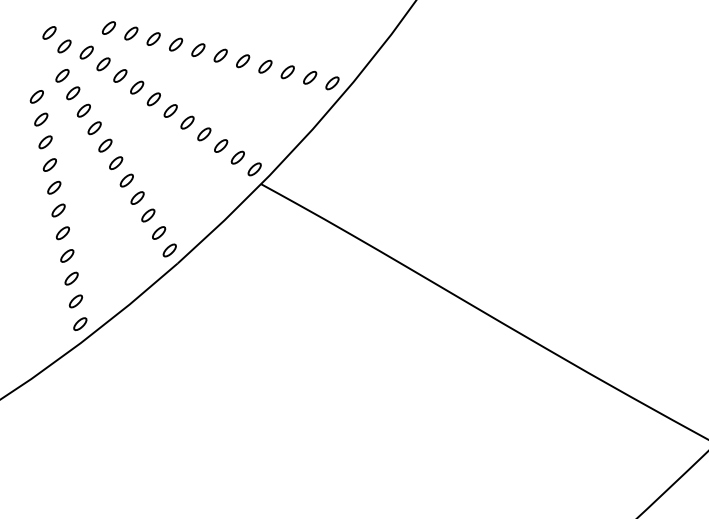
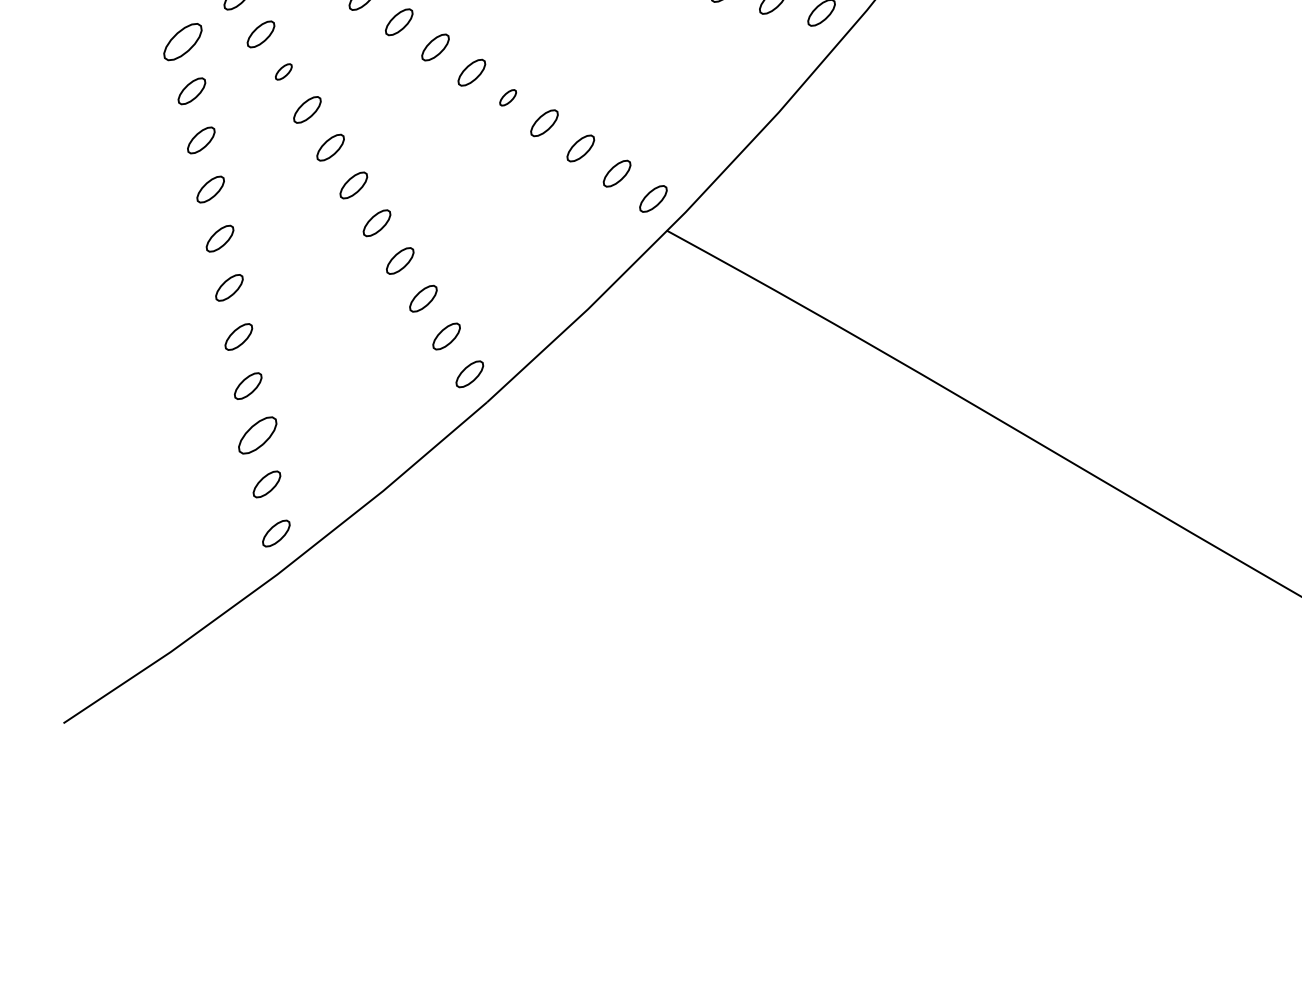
part: (36, 96) -> (181, 41), size x1.4
part: (83, 110) -> (283, 71), size x0.6
part: (187, 122) -> (508, 97), size x0.6
part: (71, 278) -> (257, 434), size x1.4

